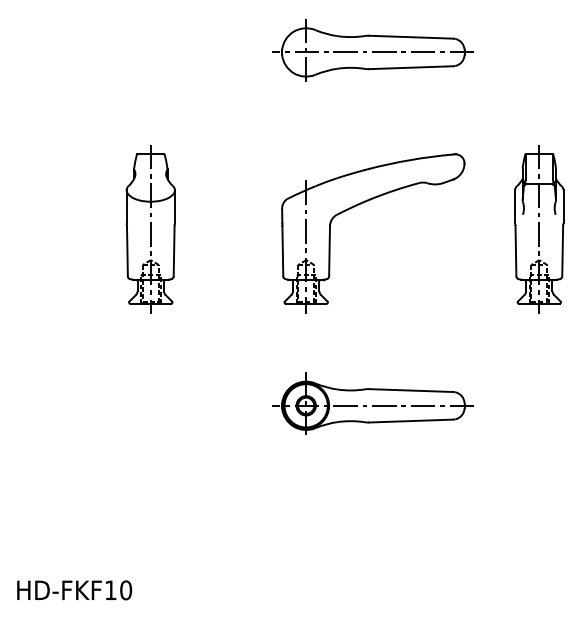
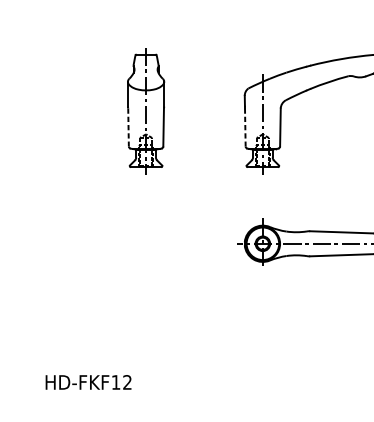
line: (127, 251) -> (128, 127), solid -> dashed
line: (282, 251) -> (245, 127), solid -> dashed
text: (126, 590) -> (127, 382), HD-FKF10 -> HD-FKF12

